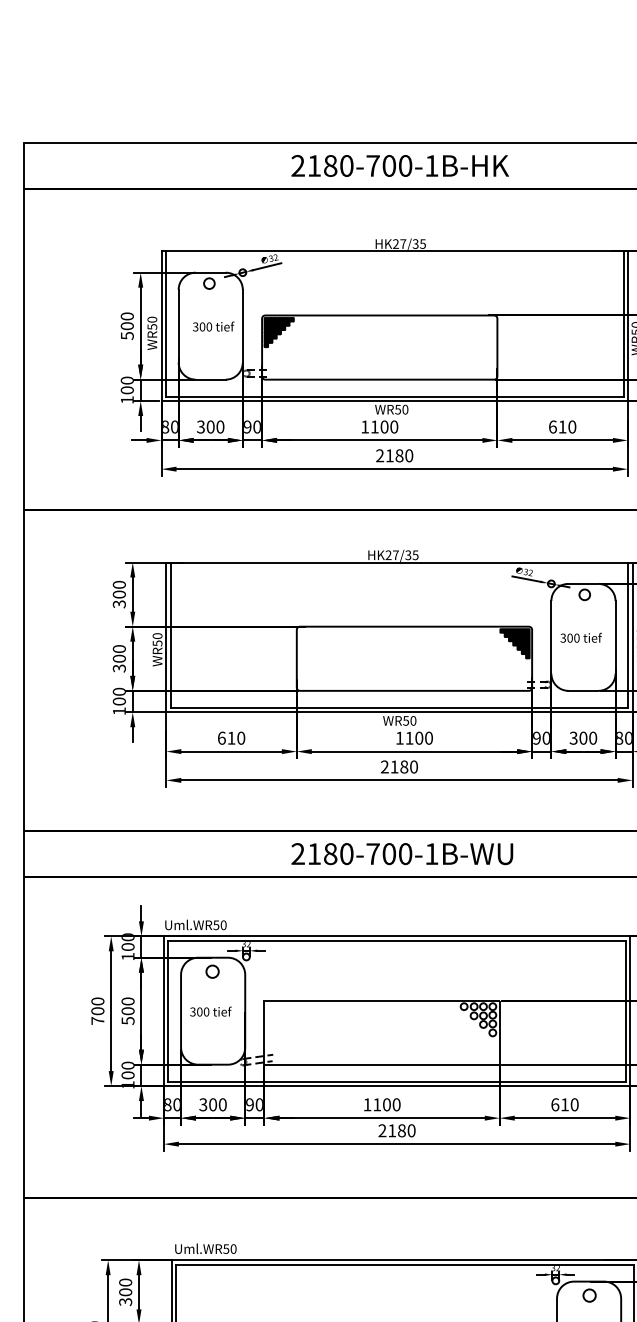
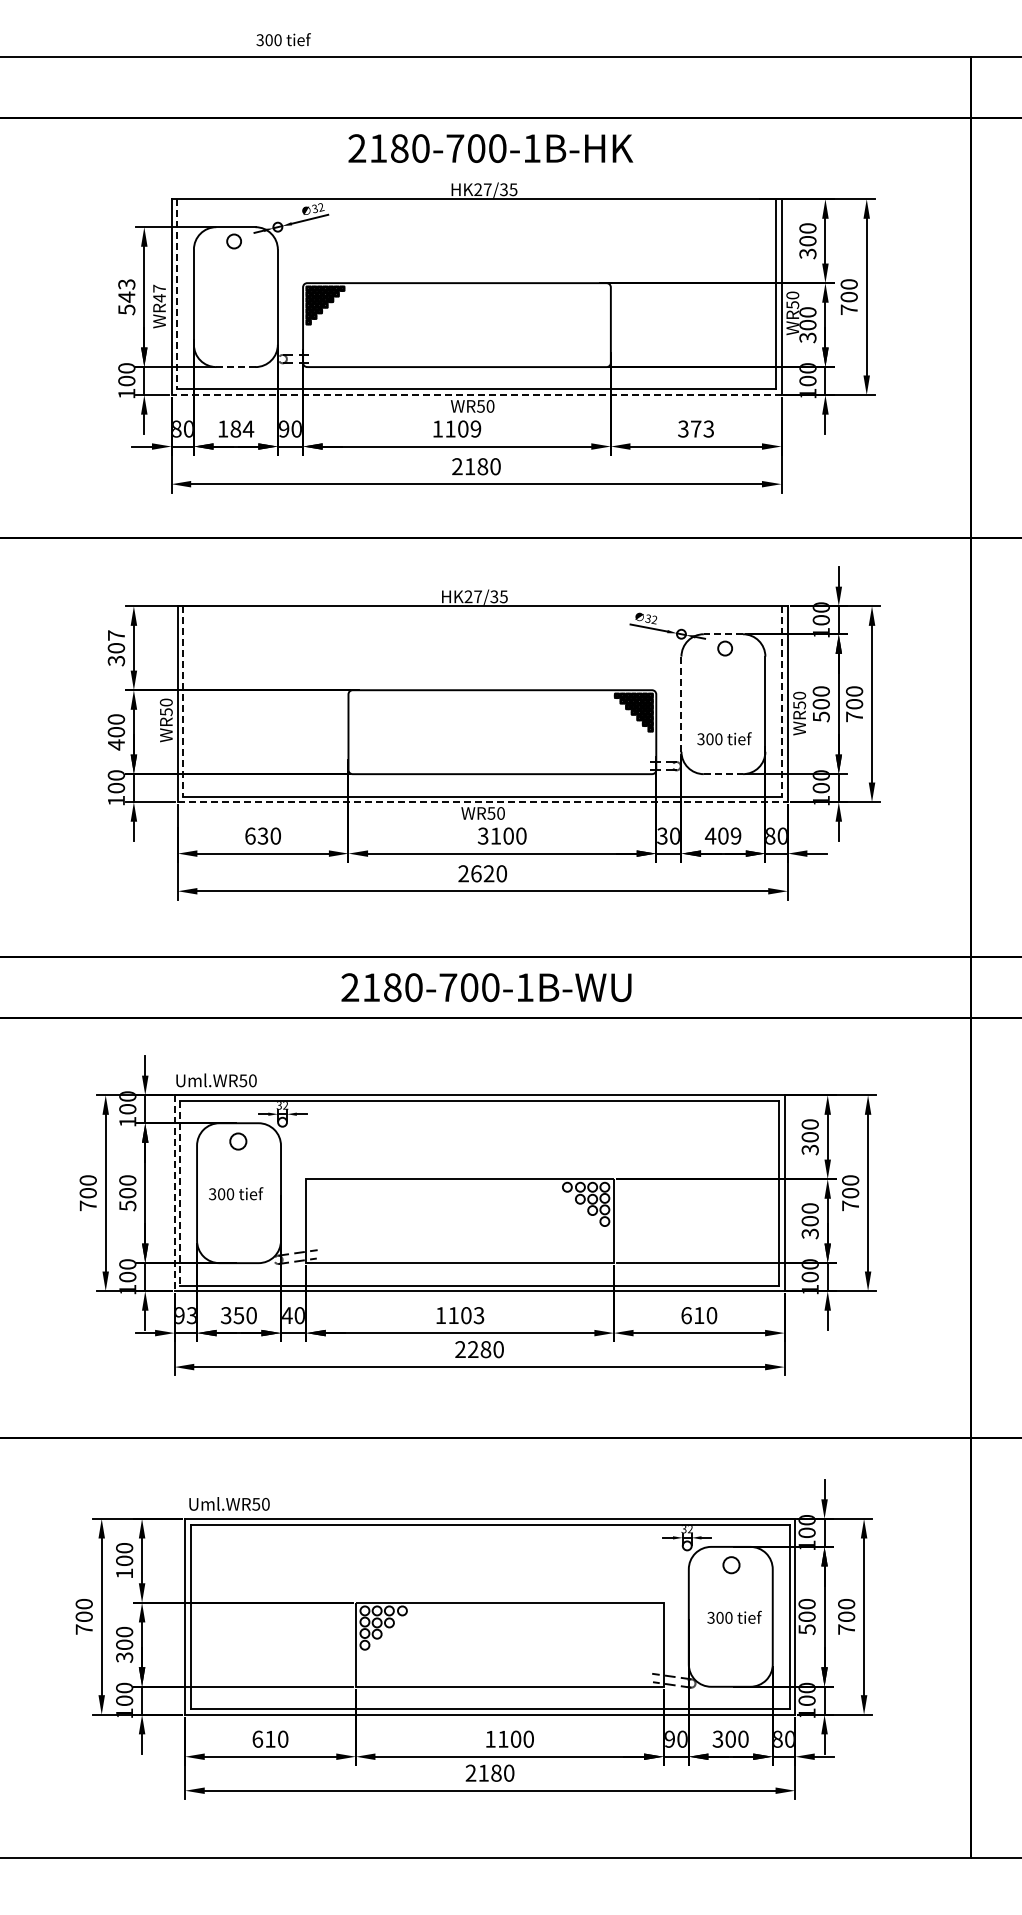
text: (400, 165) -> (490, 148), moved
text: (127, 321) -> (126, 290), 500 -> 543
text: (152, 323) -> (159, 293), WR50 -> WR47
line: (166, 324) -> (177, 294), solid -> dashed
text: (213, 326) -> (283, 39), moved
line: (210, 379) -> (235, 367), solid -> dashed
line: (394, 401) -> (476, 395), solid -> dashed
text: (210, 426) -> (235, 428), 300 -> 184
text: (393, 426) -> (475, 428), 1100 -> 1109
text: (562, 426) -> (696, 428), 610 -> 373
text: (119, 584) -> (116, 635), 300 -> 307
line: (583, 584) -> (723, 634), solid -> dashed
line: (170, 635) -> (183, 701), solid -> dashed
line: (628, 635) -> (782, 701), solid -> dashed
line: (551, 637) -> (681, 704), solid -> dashed
text: (581, 637) -> (724, 738), moved
text: (119, 668) -> (116, 744), 300 -> 400
line: (583, 691) -> (723, 774), solid -> dashed
line: (399, 712) -> (482, 802), solid -> dashed
text: (231, 737) -> (262, 835), 610 -> 630
text: (399, 737) -> (482, 835), 1100 -> 3100
text: (582, 737) -> (722, 835), 300 -> 409
text: (536, 738) -> (662, 836), 90 -> 30
text: (399, 766) -> (482, 873), 2180 -> 2620
line: (163, 1011) -> (174, 1193), solid -> dashed
line: (168, 1011) -> (180, 1193), solid -> dashed
text: (172, 1104) -> (185, 1315), 80 -> 93
text: (212, 1104) -> (238, 1315), 300 -> 350
text: (250, 1104) -> (287, 1315), 90 -> 40
text: (396, 1104) -> (478, 1315), 1100 -> 1103
text: (392, 1130) -> (473, 1349), 2180 -> 2280
text: (125, 1301) -> (124, 1573), 300 -> 100

